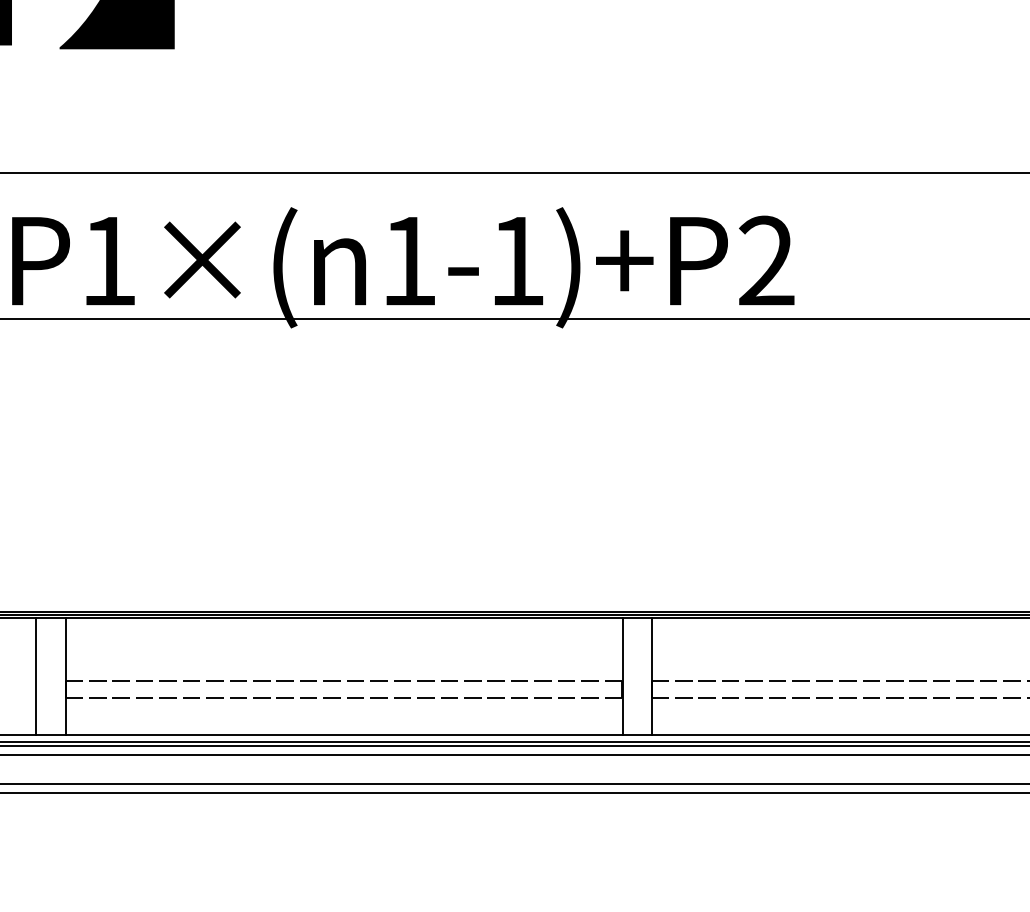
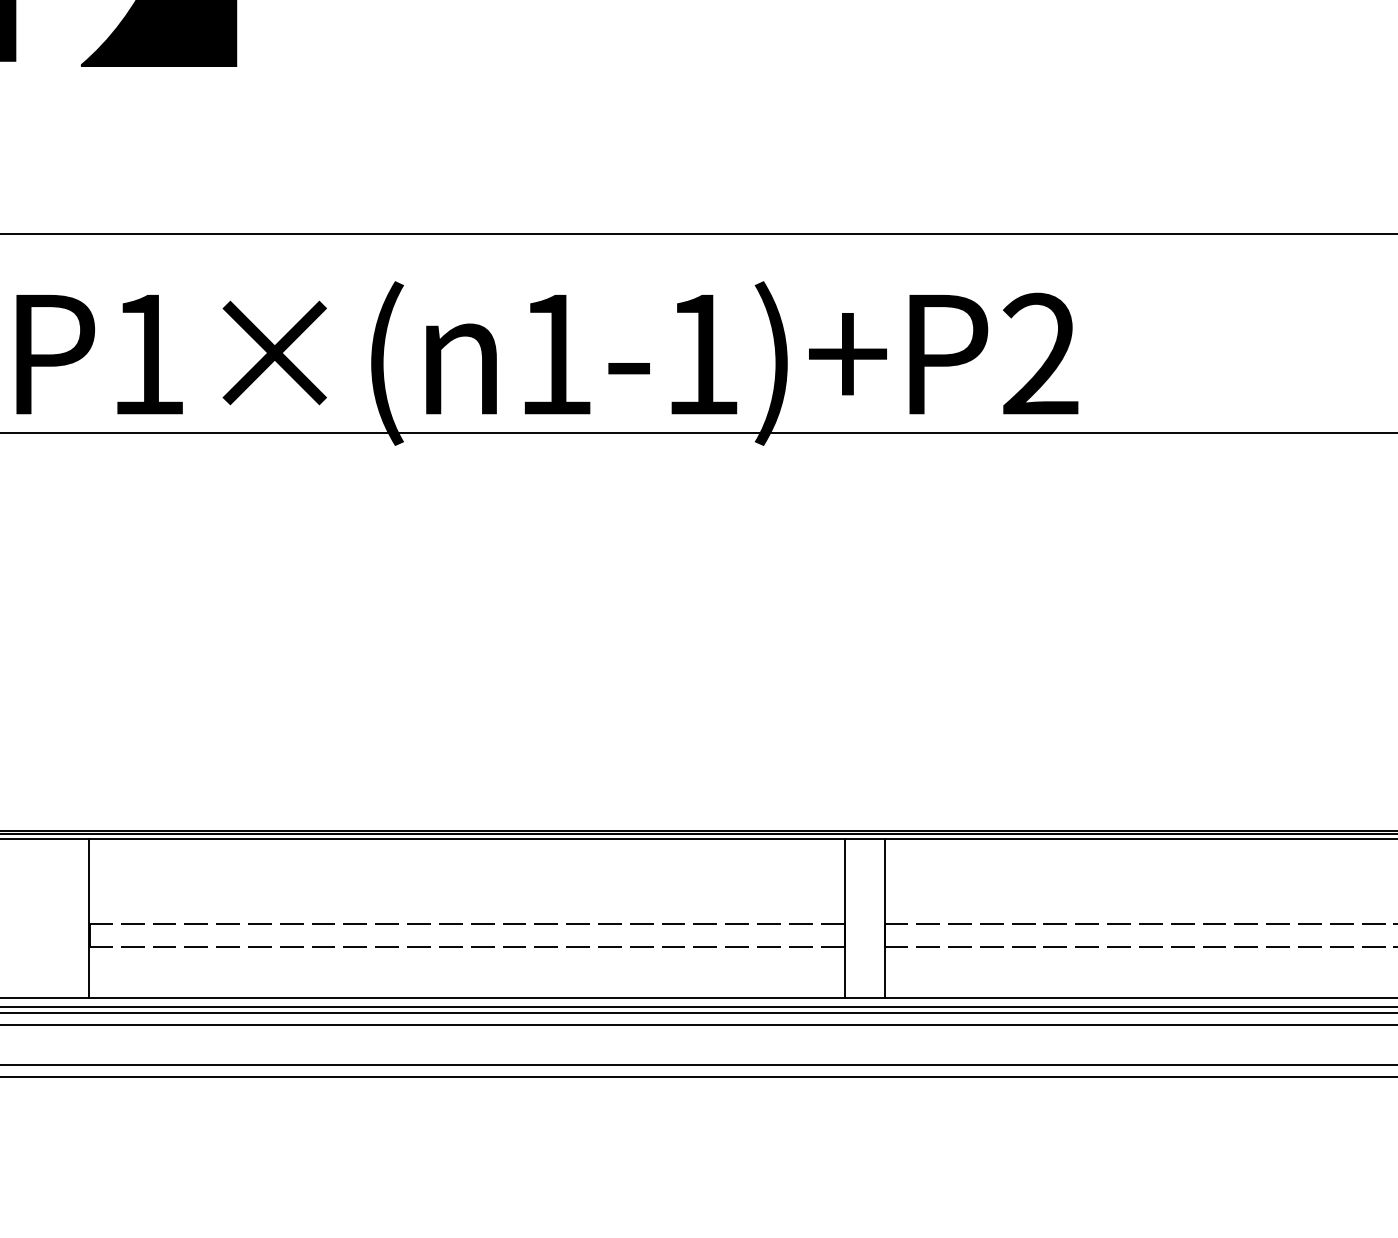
line: (36, 676) -> (49, 918), removed

